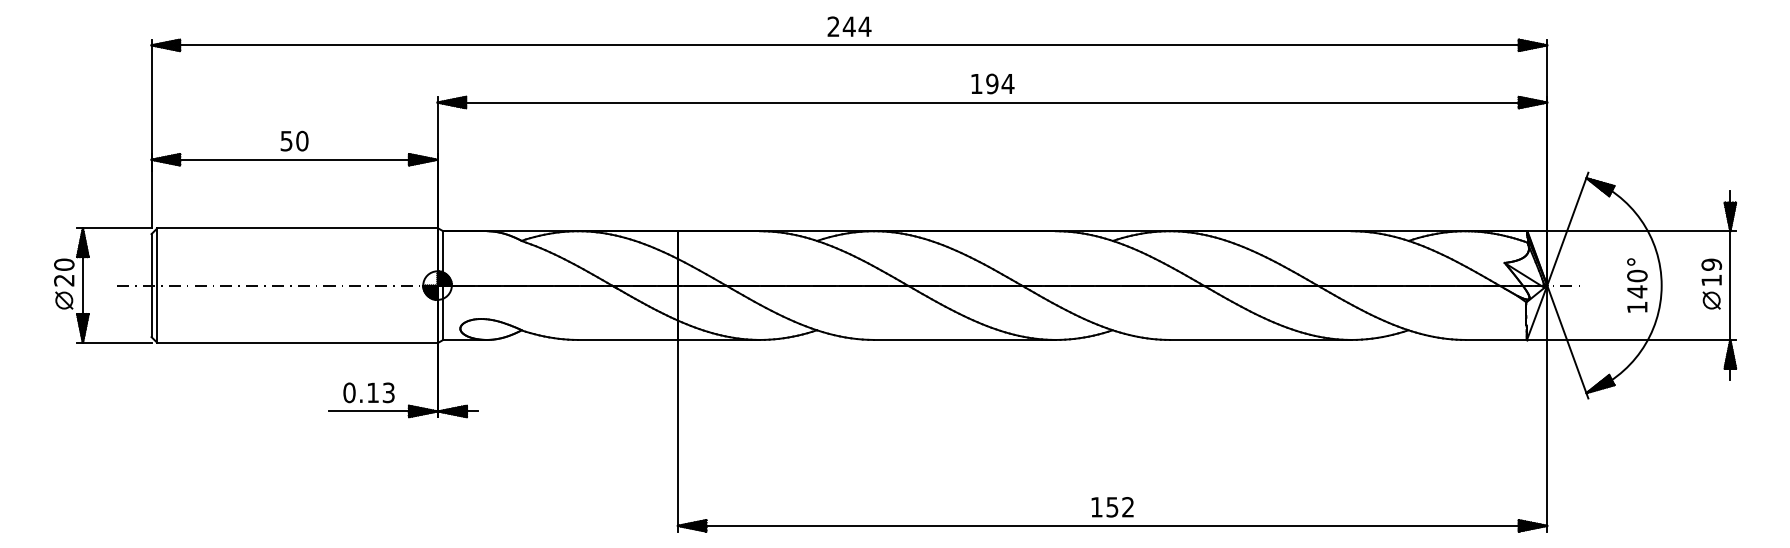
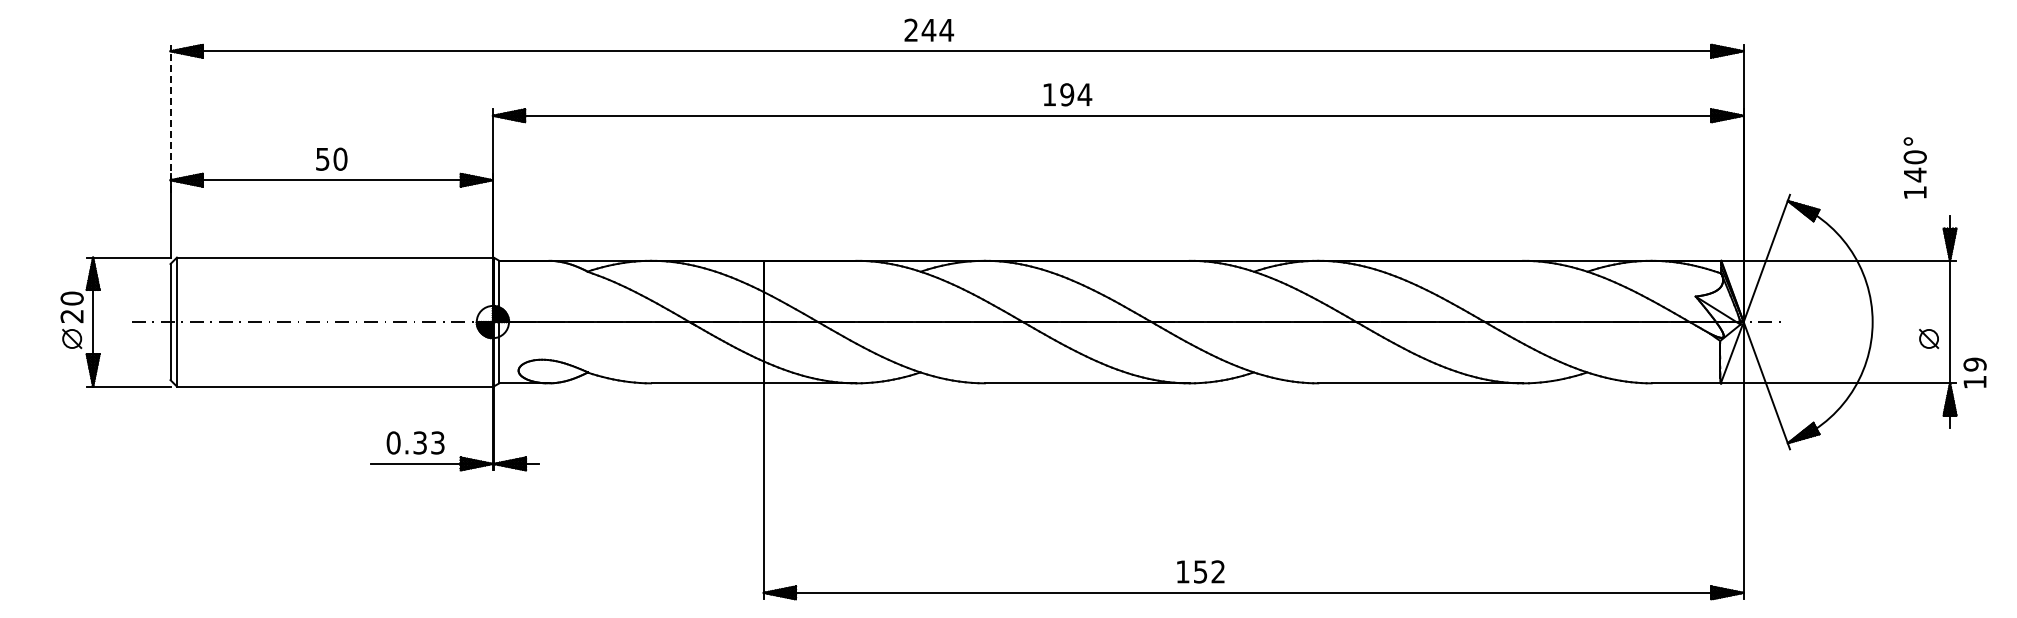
text: (849, 26) -> (929, 29), moved
text: (992, 83) -> (1067, 94), moved
line: (151, 104) -> (170, 118), solid -> dashed
text: (1711, 271) -> (1974, 372), moved
text: (1636, 285) -> (1914, 167), moved
text: (372, 392) -> (419, 442), 0.13 -> 0.33
text: (1112, 506) -> (1200, 571), moved

